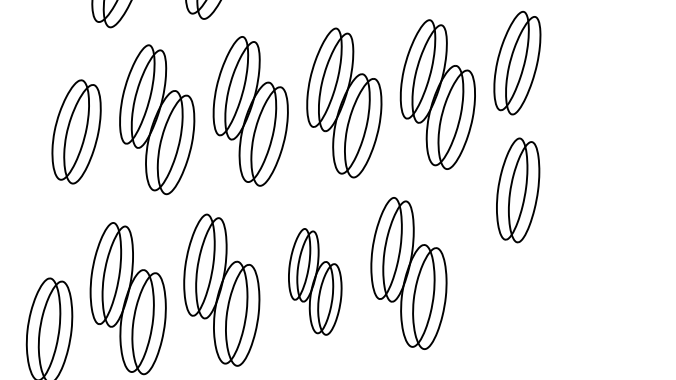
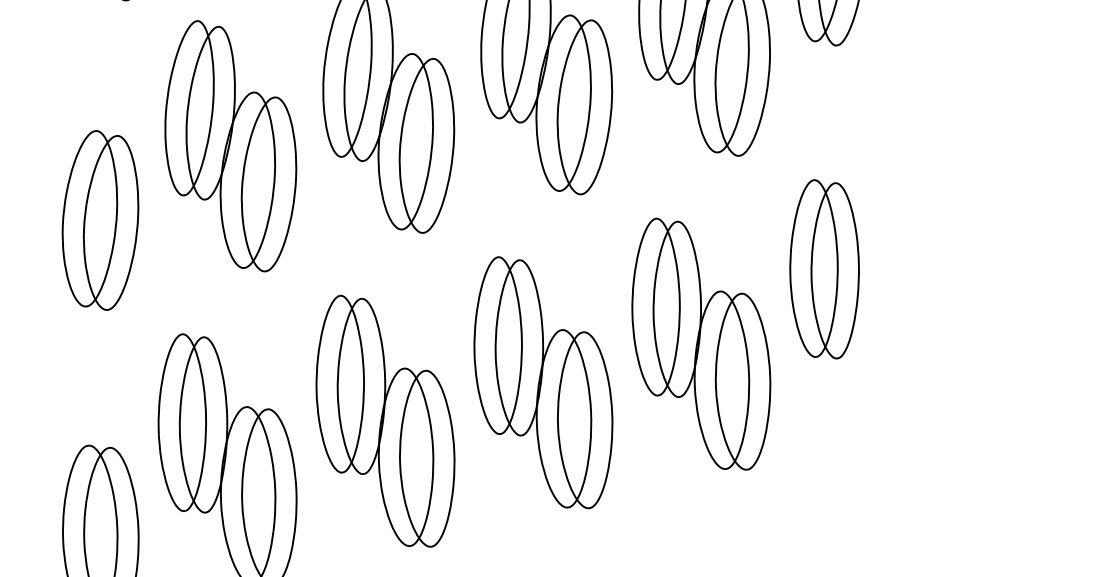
part: (76, 131) -> (100, 219), moved
part: (518, 190) -> (825, 269), moved
part: (314, 281) -> (541, 382), size x1.43

